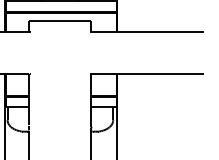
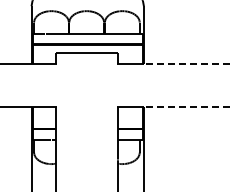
line: (159, 32) -> (186, 64), solid -> dashed
line: (159, 74) -> (186, 106), solid -> dashed

